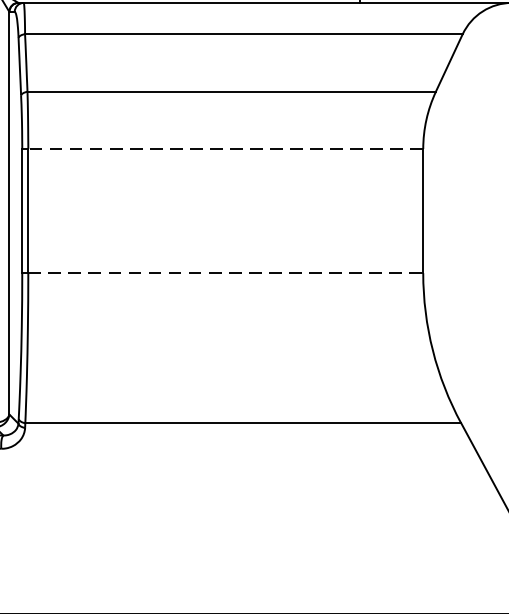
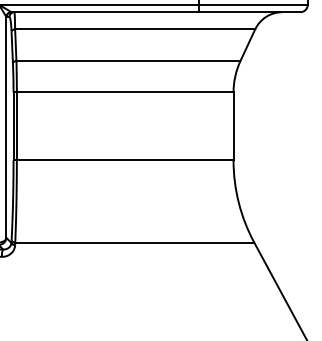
line: (224, 149) -> (124, 92), dashed -> solid
line: (226, 273) -> (125, 160), dashed -> solid

